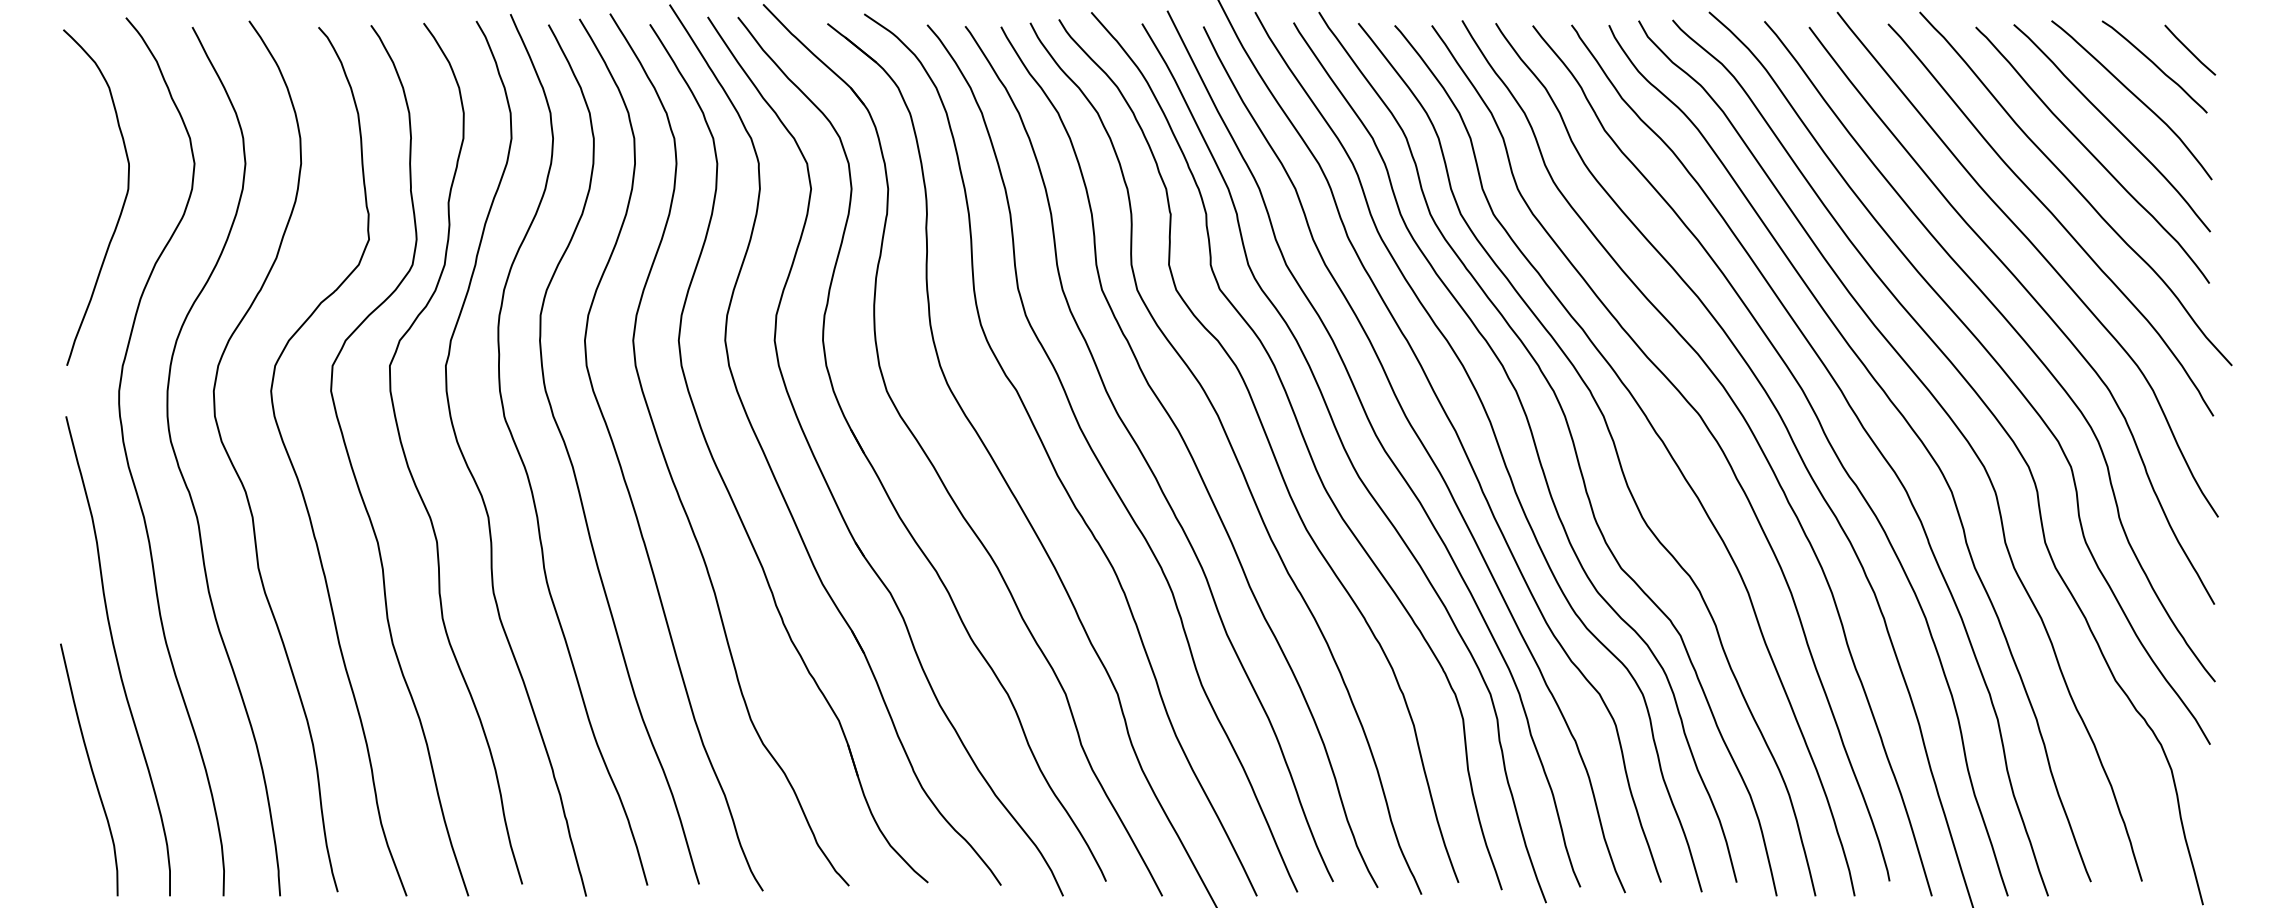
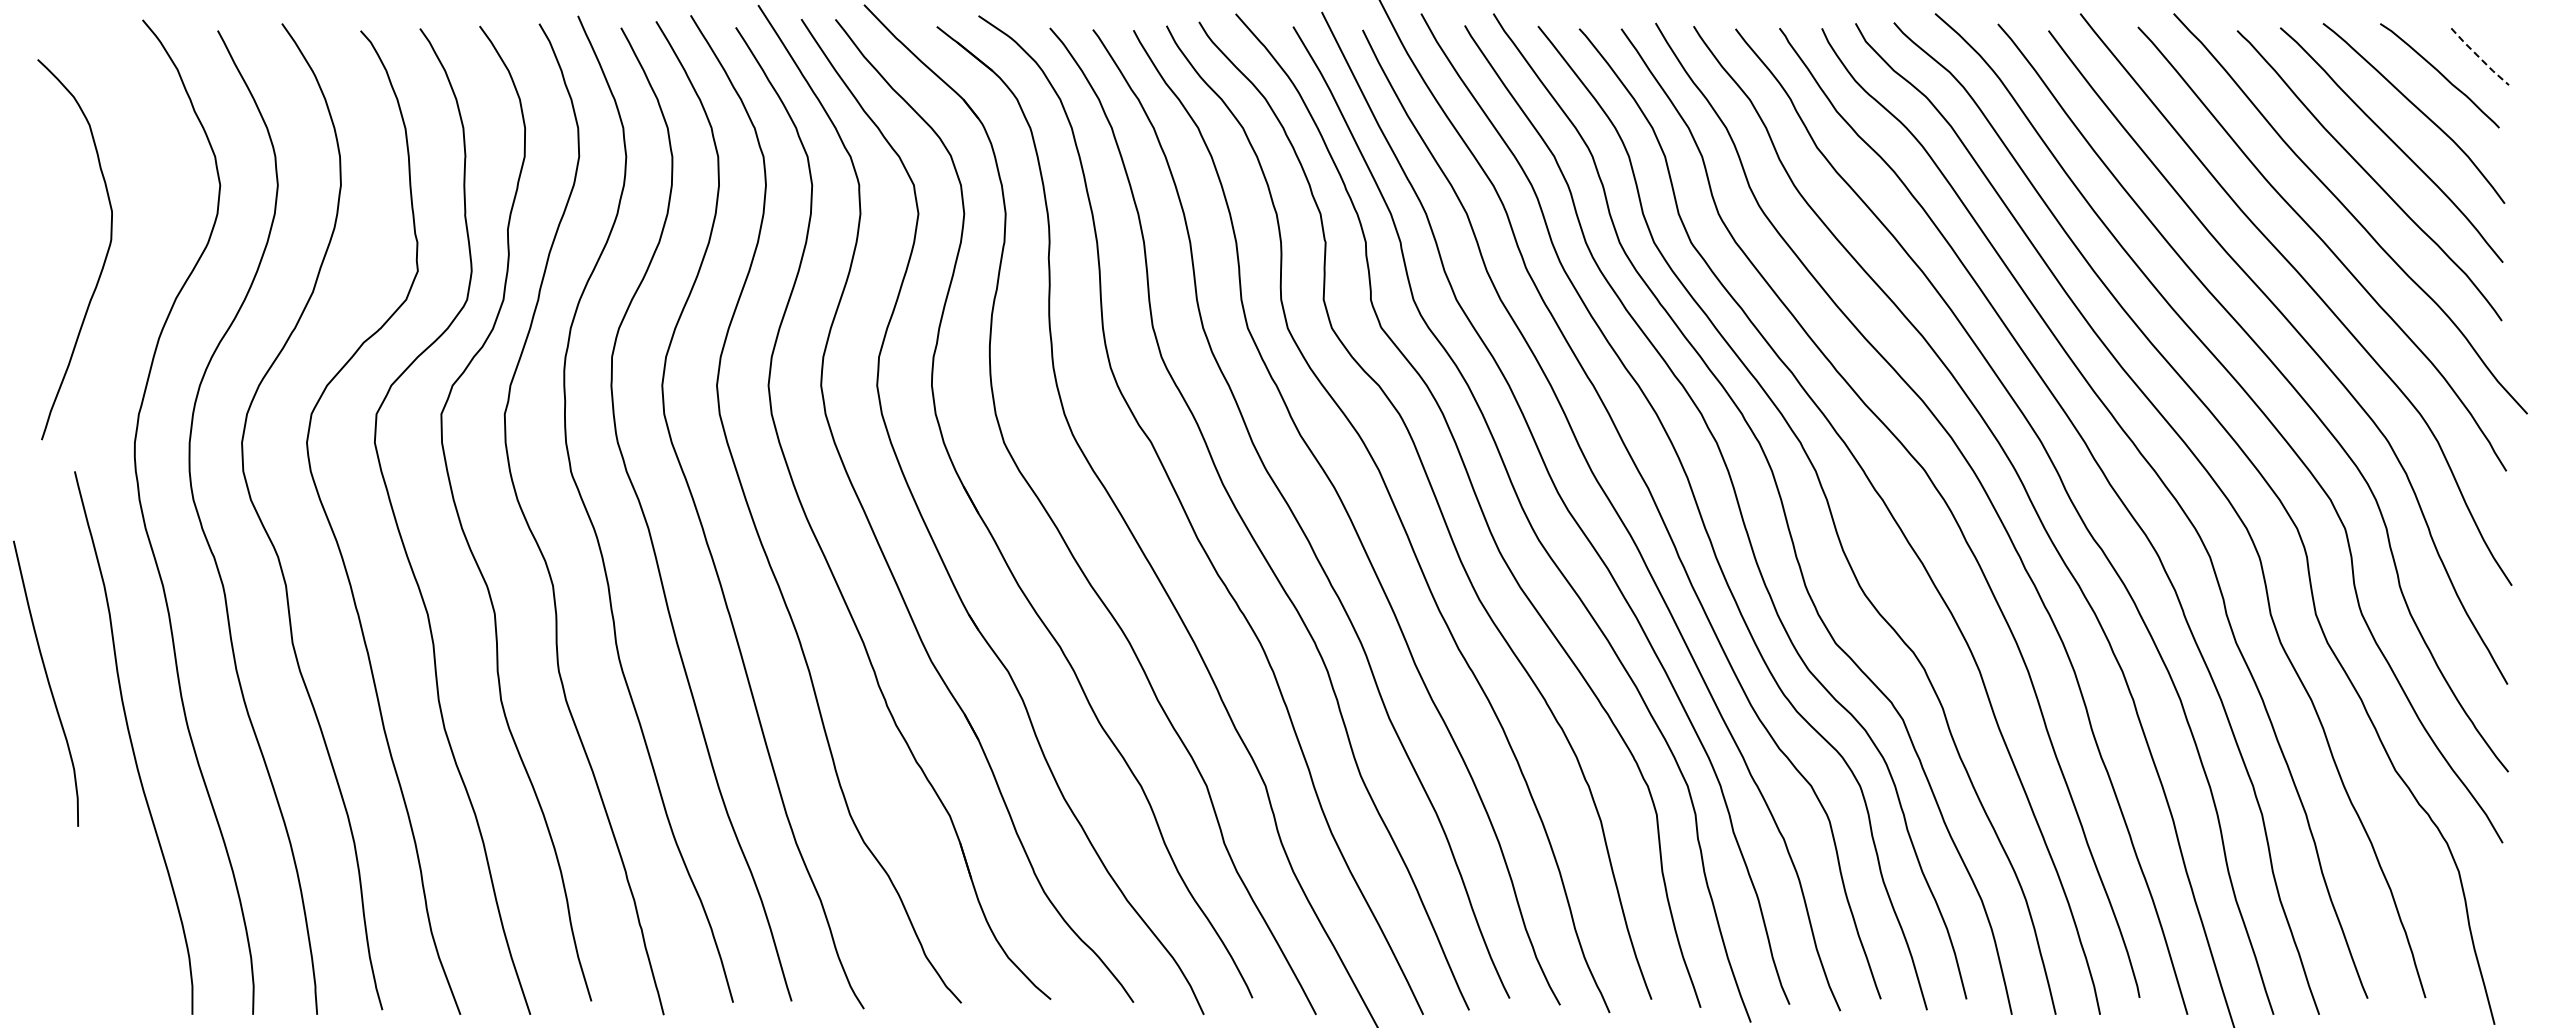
line: (2189, 50) -> (2479, 57), solid -> dashed
curve: (123, 202) -> (105, 255), moved
curve: (90, 768) -> (47, 682), moved

